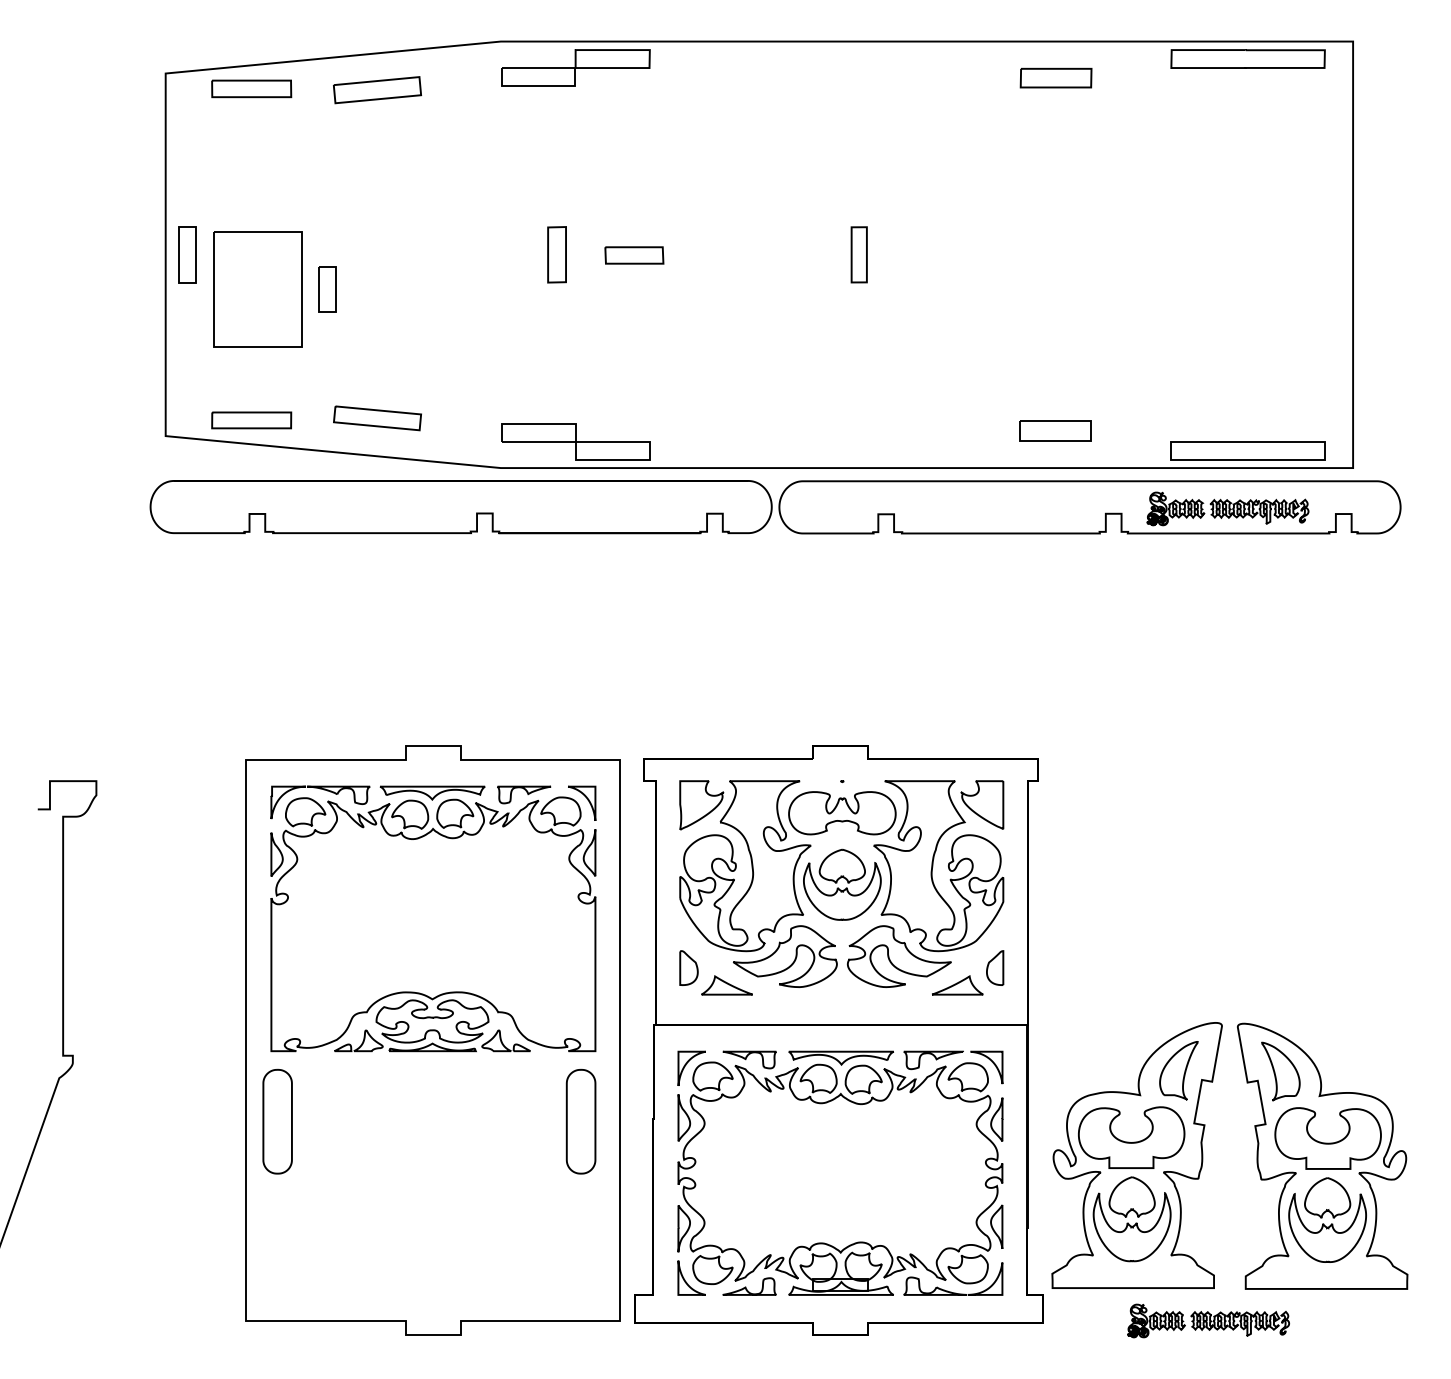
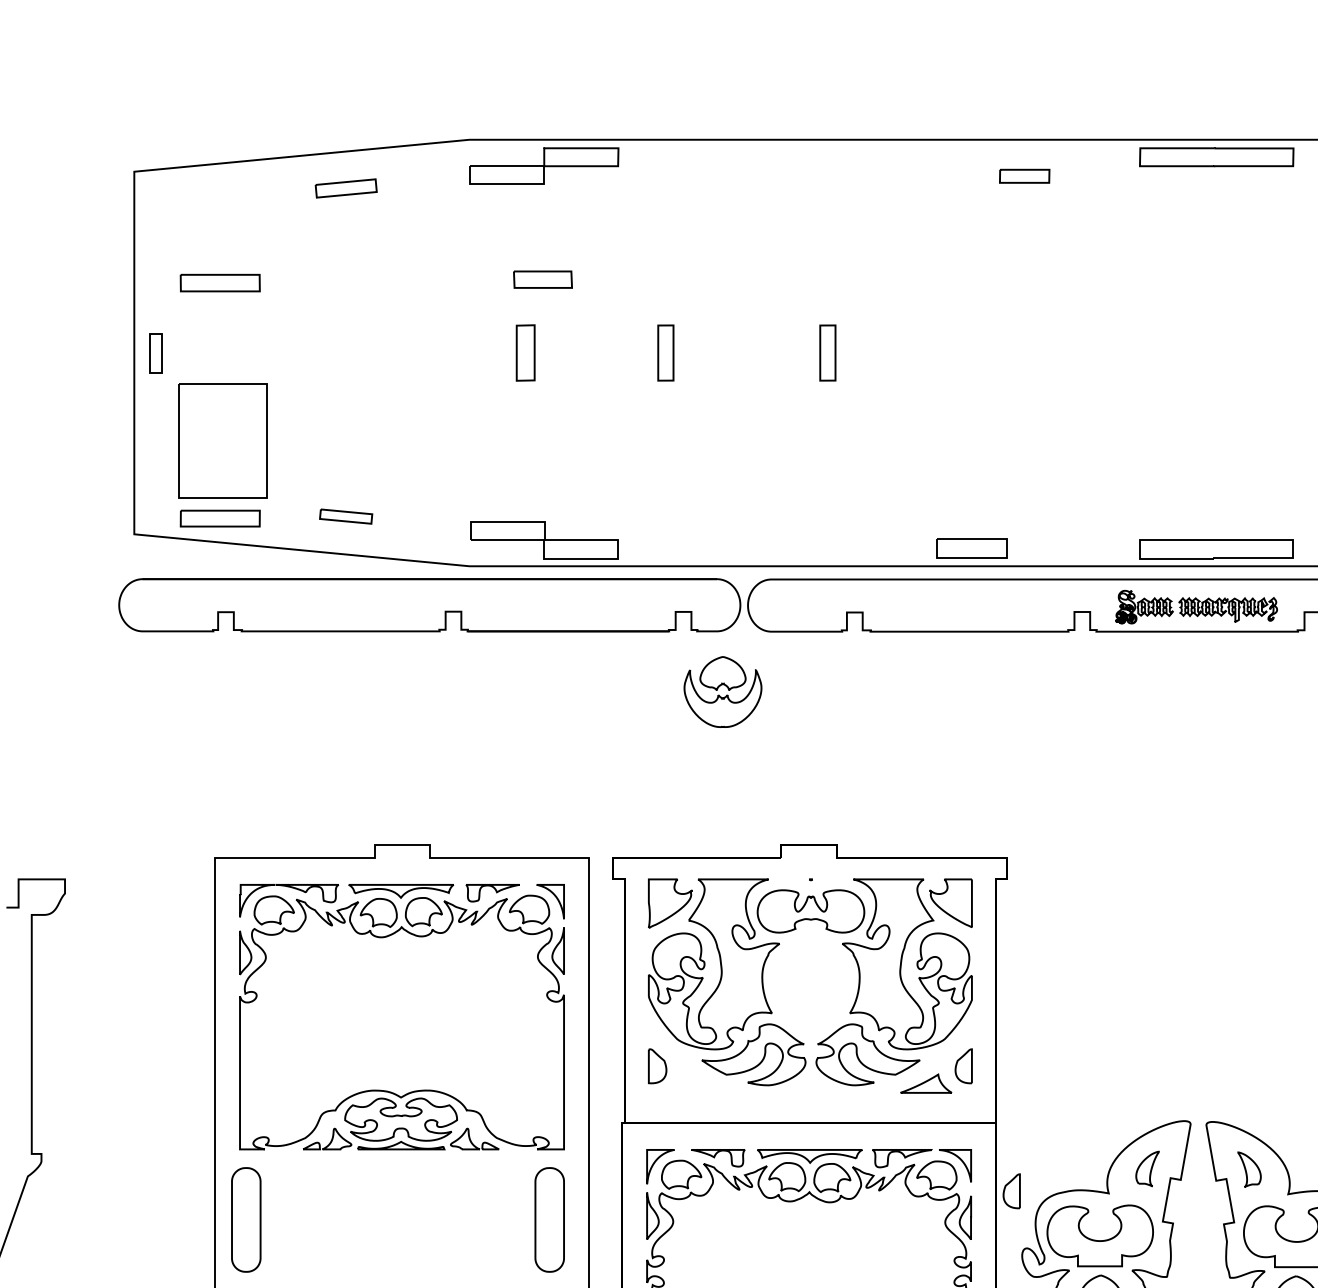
part: (1055, 77) -> (1024, 175), size x0.7
part: (251, 88) -> (220, 282), moved
part: (377, 90) -> (346, 188), size x0.7
part: (187, 254) -> (156, 352), size x0.7
part: (696, 254) -> (665, 352), added
part: (634, 255) -> (543, 279), moved
part: (257, 289) -> (223, 440), moved
part: (327, 289) -> (296, 387), removed
part: (377, 418) -> (346, 516), size x0.6
part: (1055, 430) -> (972, 547), moved
part: (842, 884) -> (723, 691), moved
part: (726, 985) -> (695, 1083), removed
part: (1178, 1070) -> (1147, 1168), size x0.6
part: (1280, 1071) -> (1249, 1169), size x0.6
part: (1043, 1092) -> (1012, 1190), added

